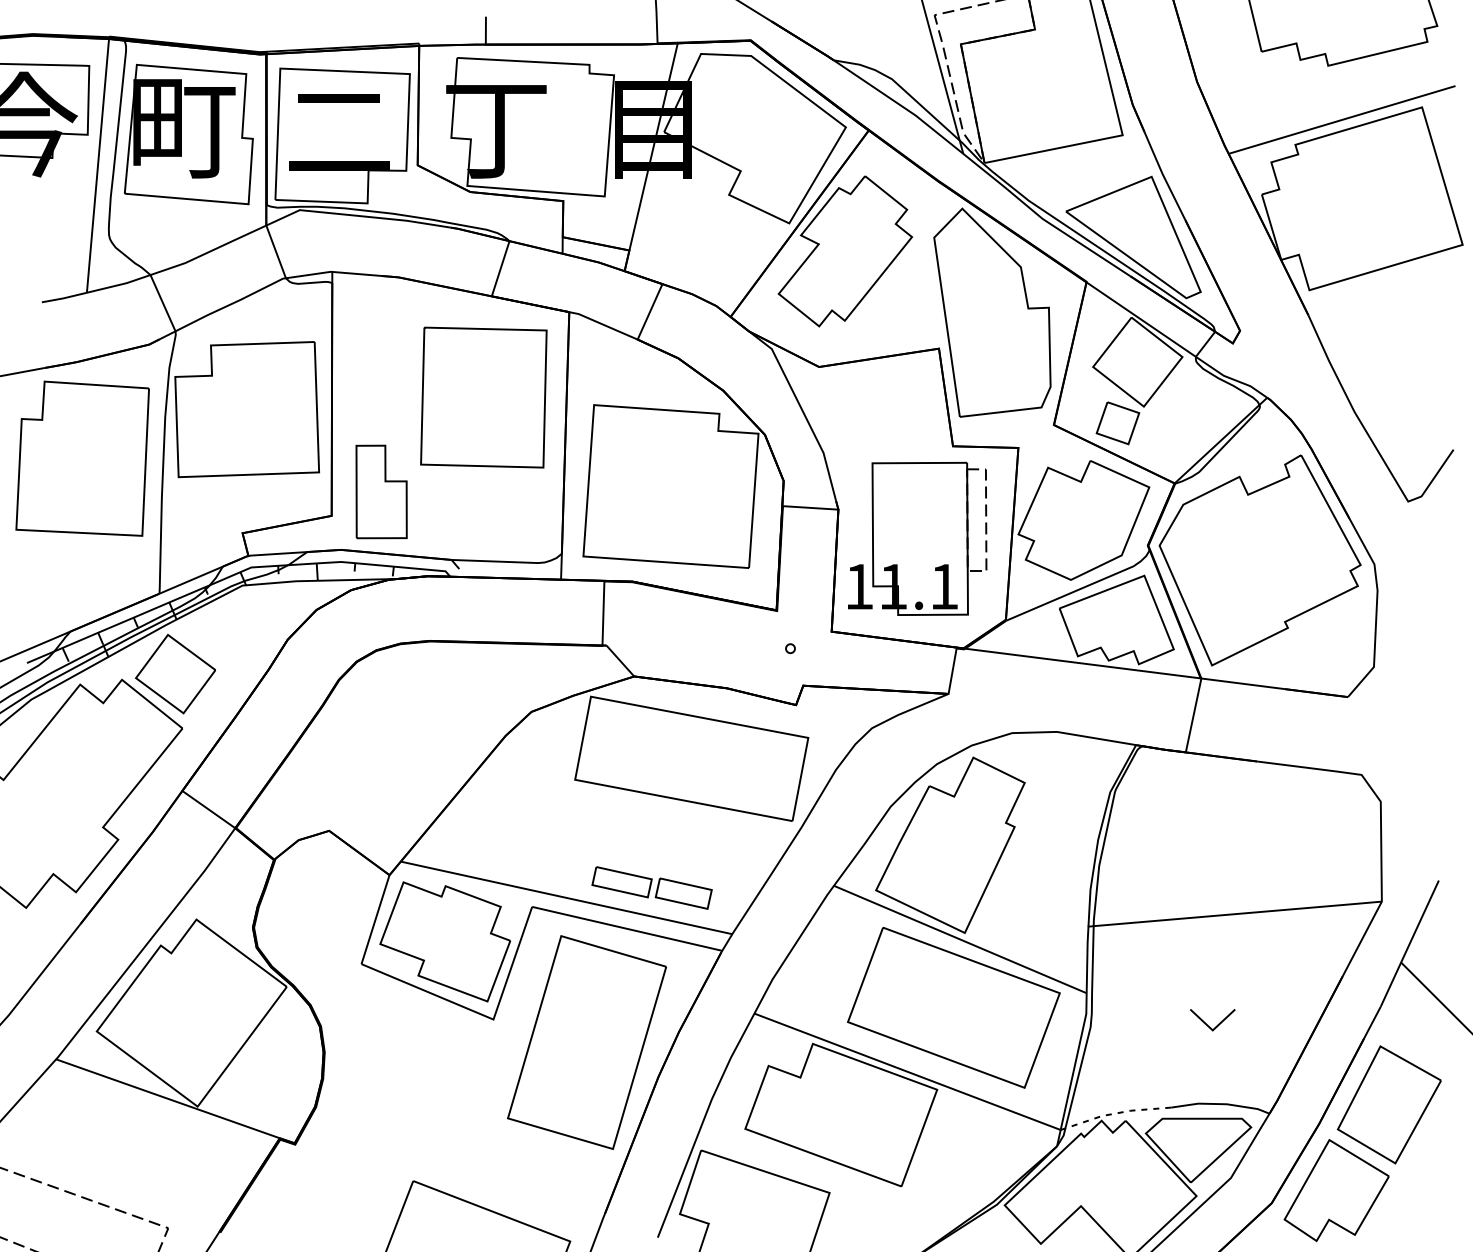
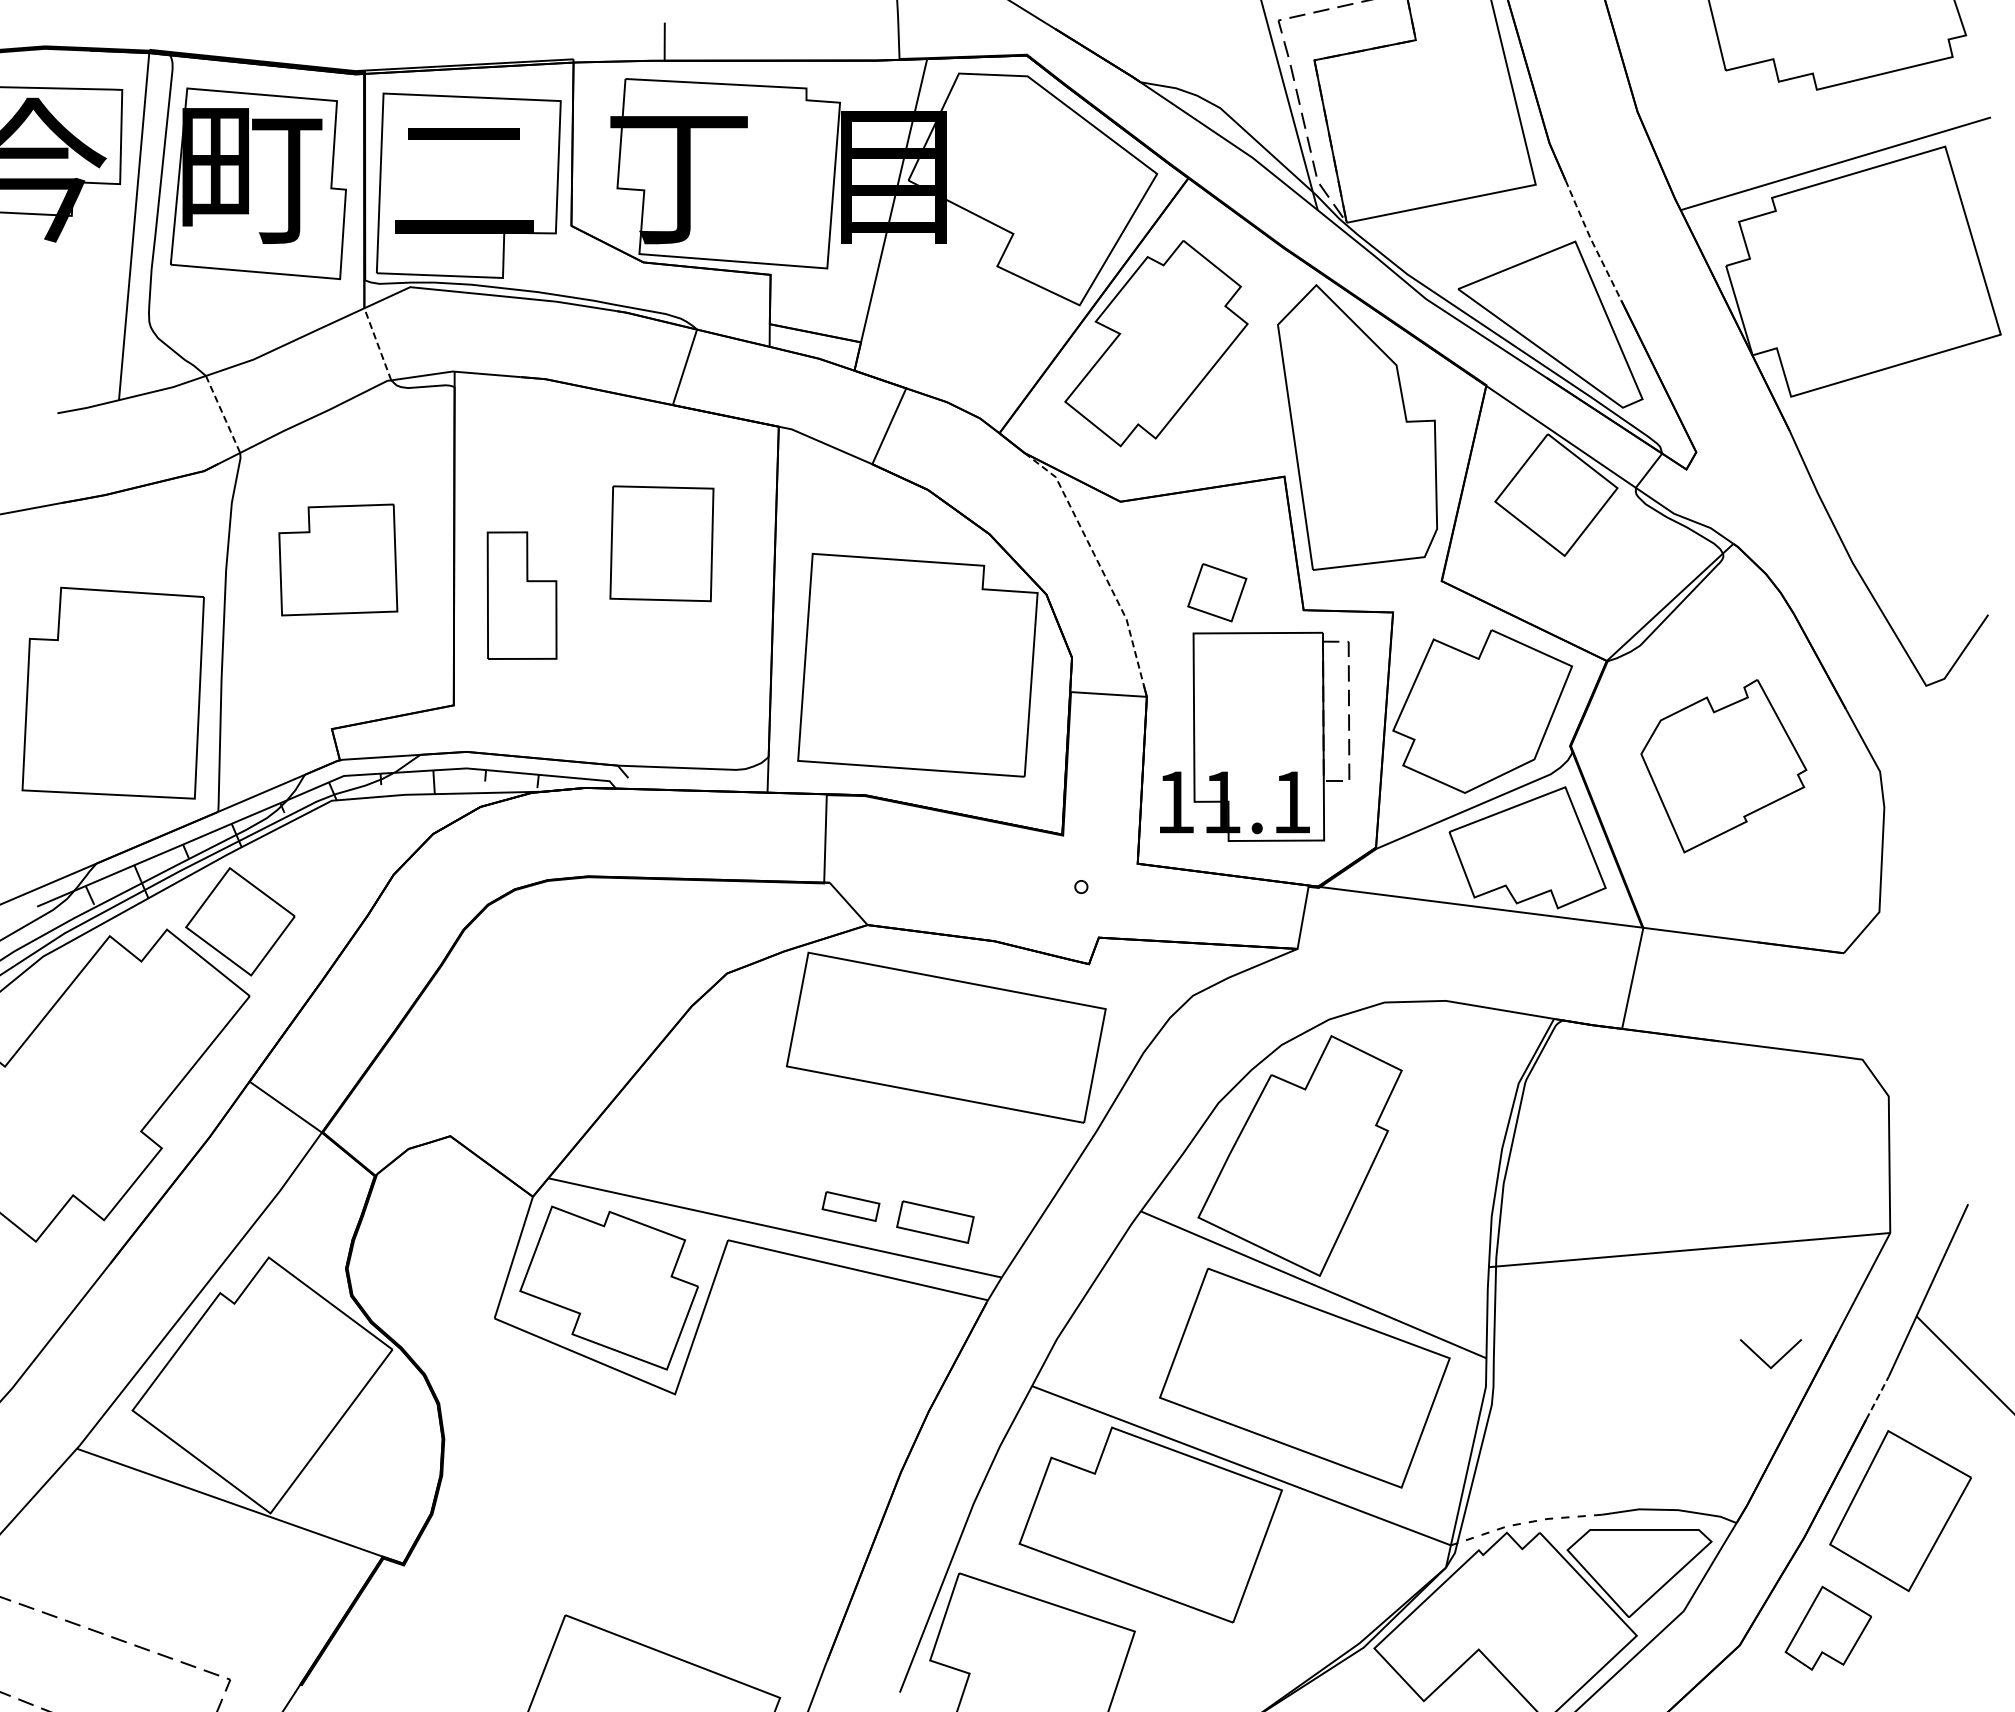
line: (1163, 176) -> (1591, 240), solid -> dashed
line: (275, 251) -> (377, 343), solid -> dashed
line: (163, 303) -> (223, 414), solid -> dashed
part: (483, 397) -> (661, 543), size x0.6
part: (247, 409) -> (338, 559), size x0.6
line: (802, 410) -> (1097, 561), solid -> dashed
part: (1118, 423) -> (1217, 592), moved
part: (82, 458) -> (112, 692), moved
part: (381, 491) -> (521, 595), moved
part: (1259, 559) -> (1723, 765), size x0.6
part: (621, 882) -> (850, 1206), size x0.7
line: (1372, 1021) -> (1877, 1397), solid -> dashed
part: (1208, 1024) -> (1764, 1360), moved
part: (587, 1042) -> (803, 1425), removed
part: (1336, 1190) -> (1828, 1628), size x0.6

